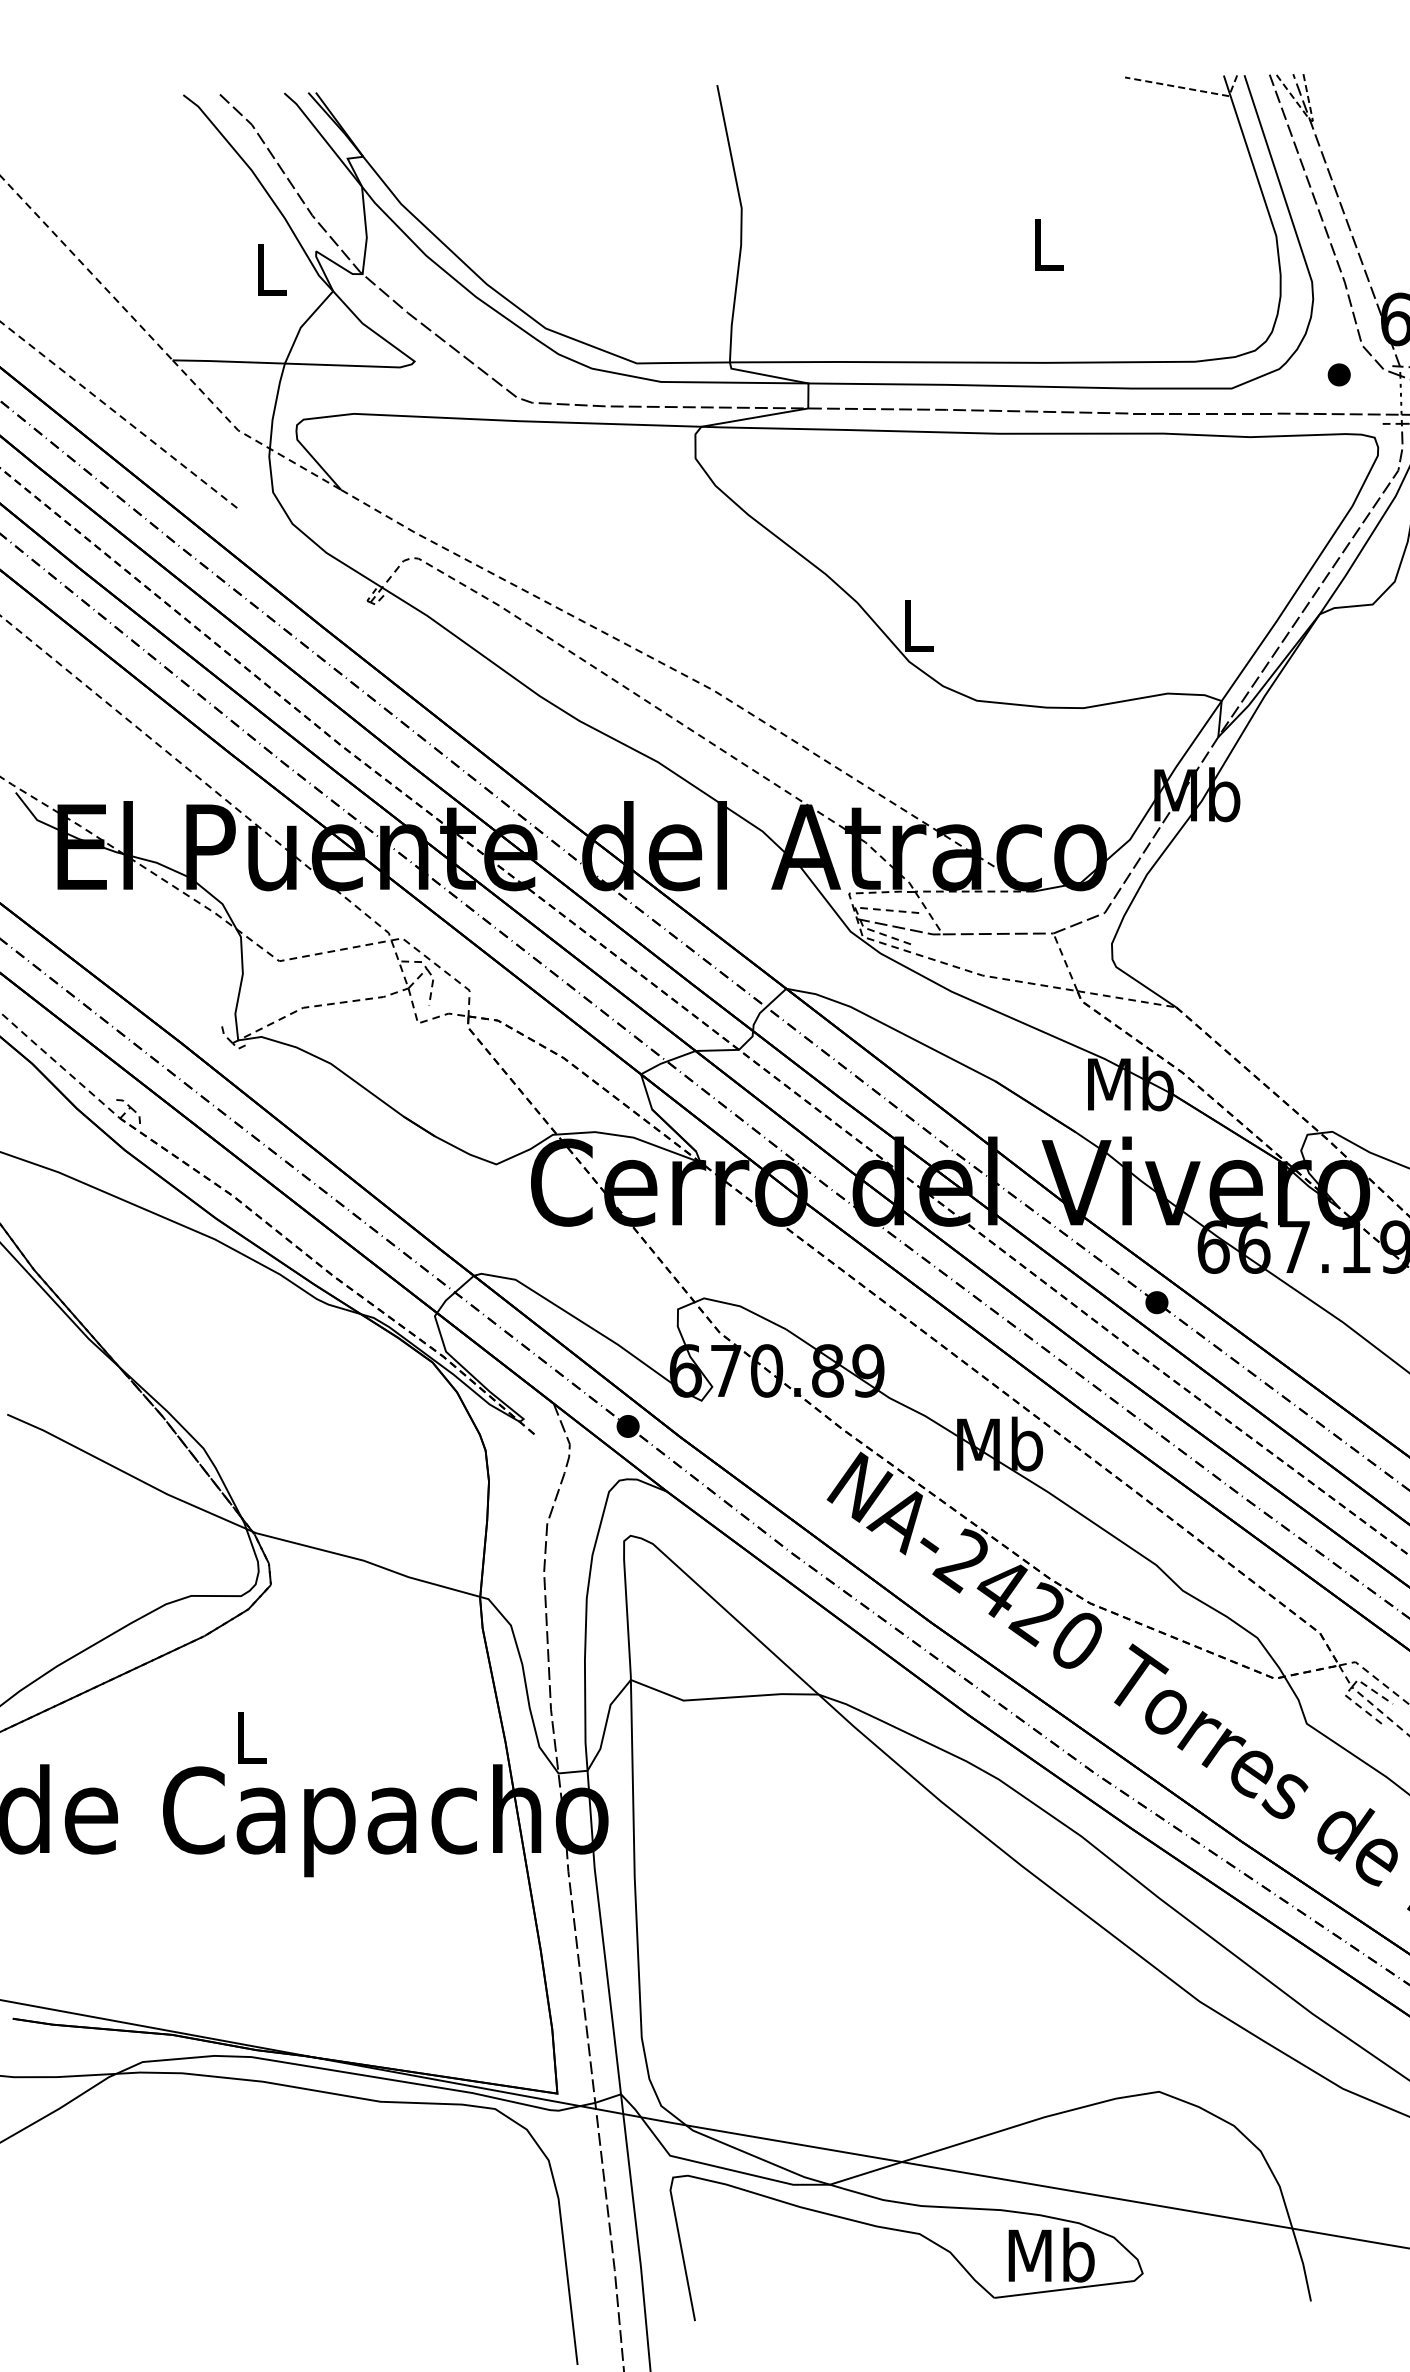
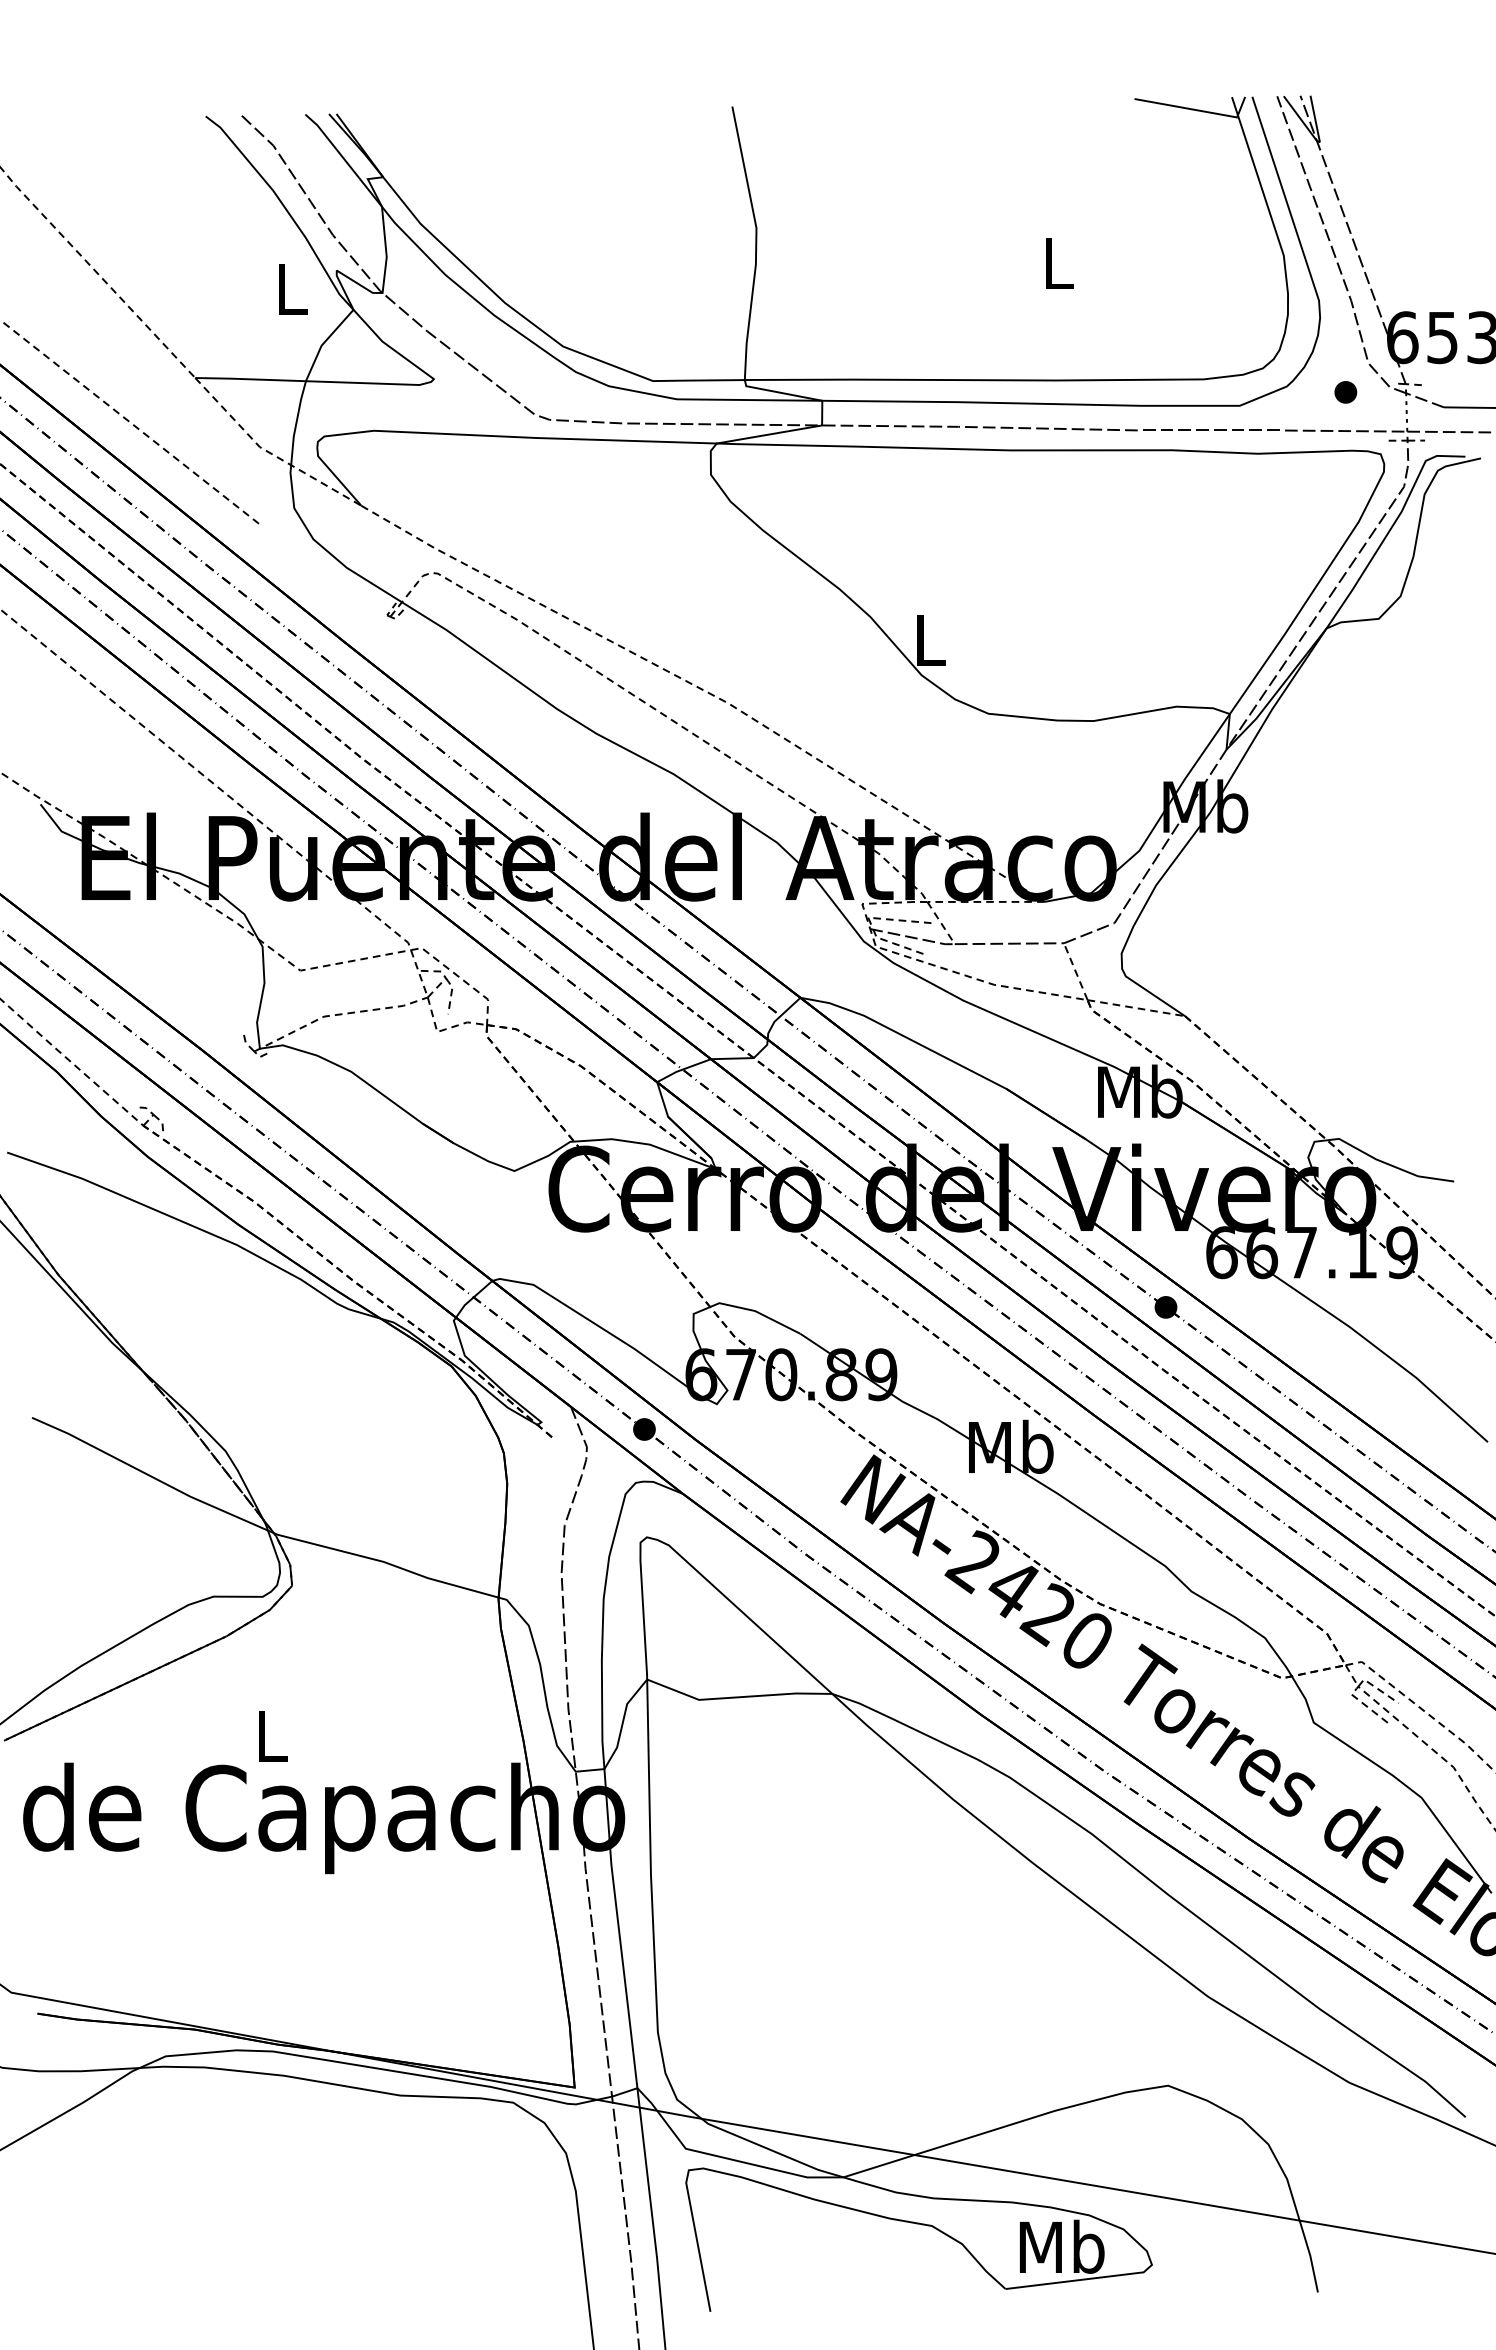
line: (1188, 89) -> (1197, 110), dashed -> solid
line: (1309, 119) -> (1316, 140), dashed -> solid

